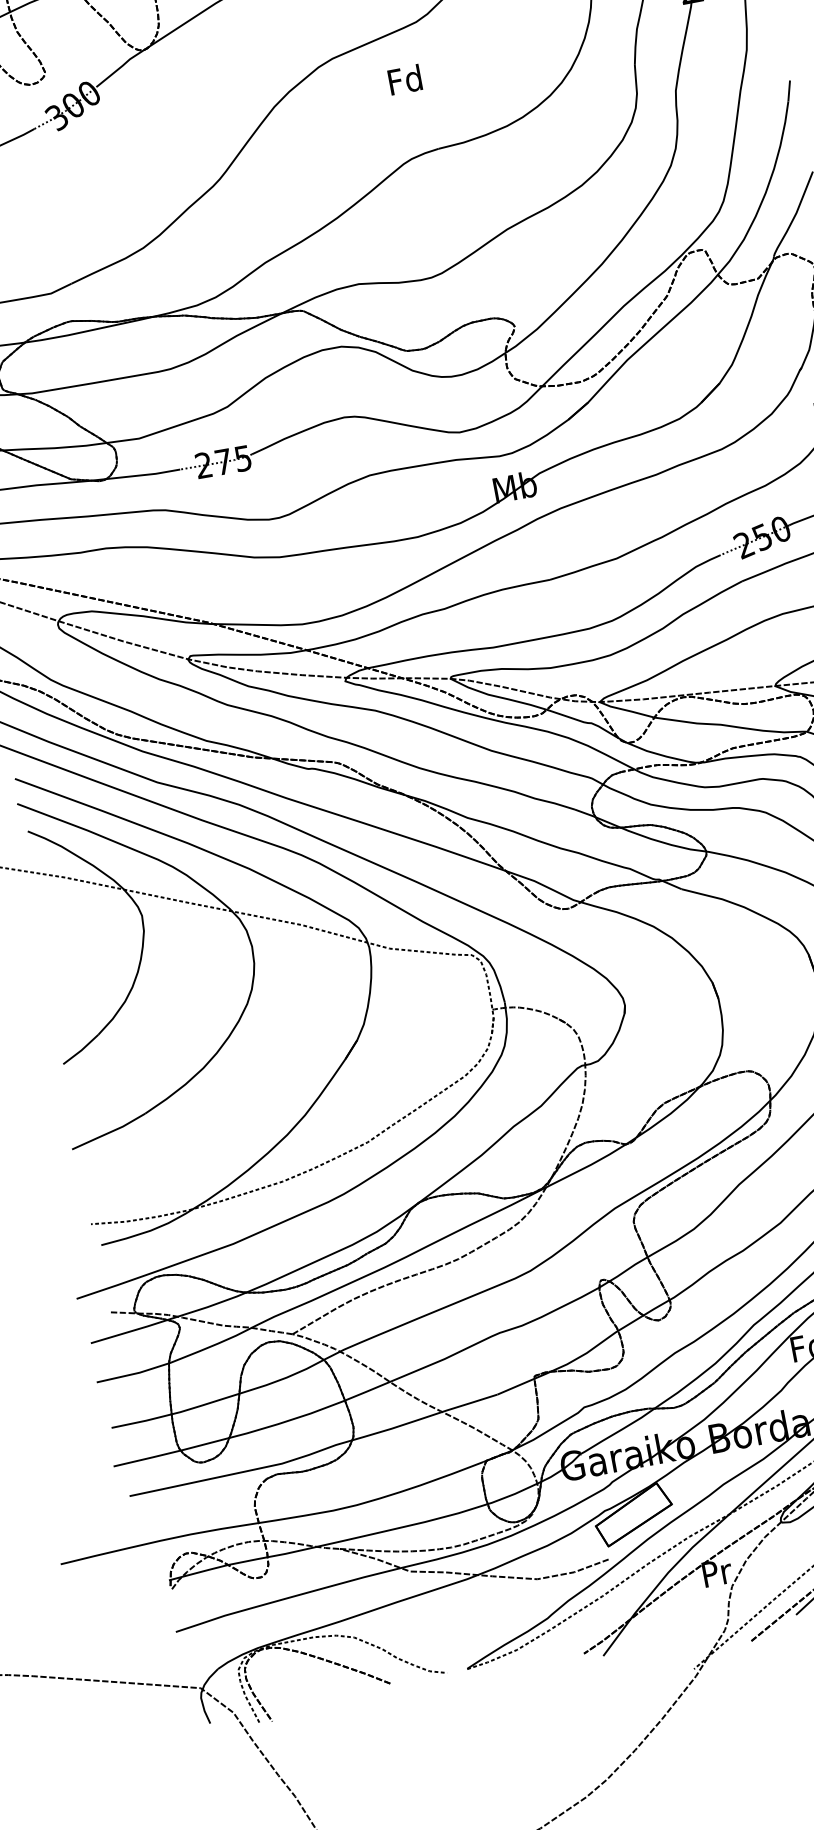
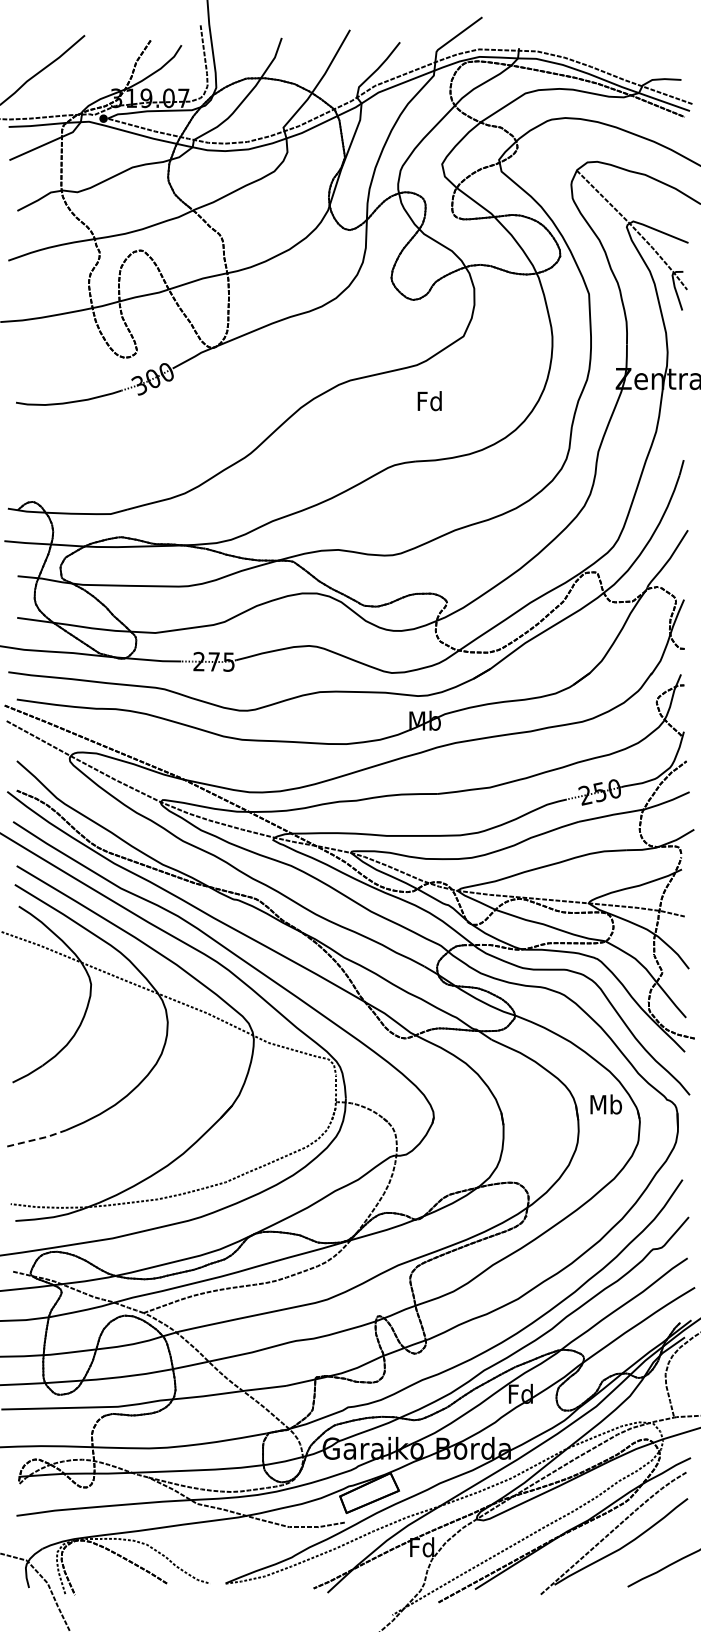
text: (404, 80) -> (429, 401), moved
line: (110, 1132) -> (37, 1139), solid -> dashed
text: (716, 1572) -> (422, 1547), Pr -> Fd

